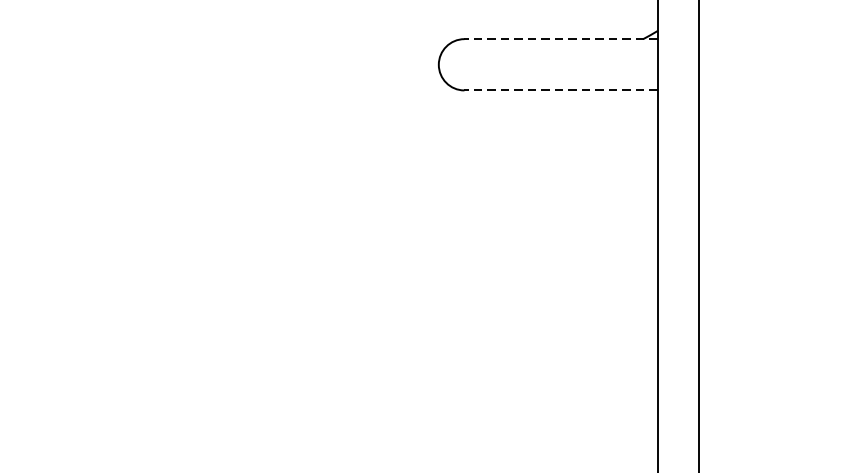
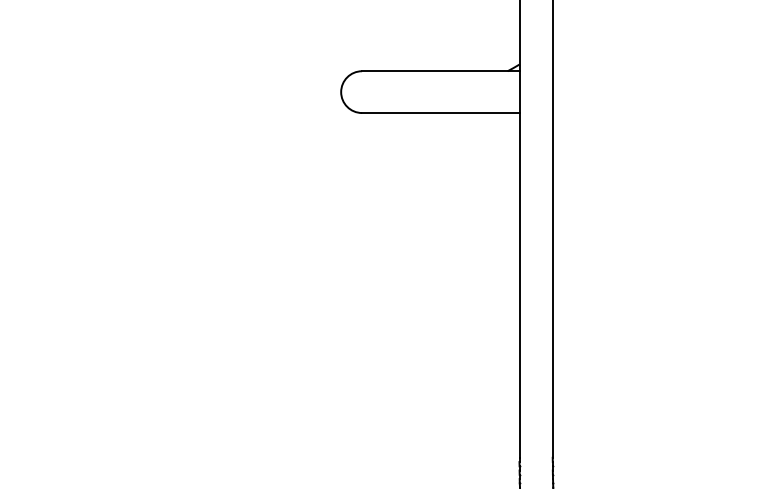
line: (560, 39) -> (440, 71), dashed -> solid
line: (560, 91) -> (440, 113), dashed -> solid

